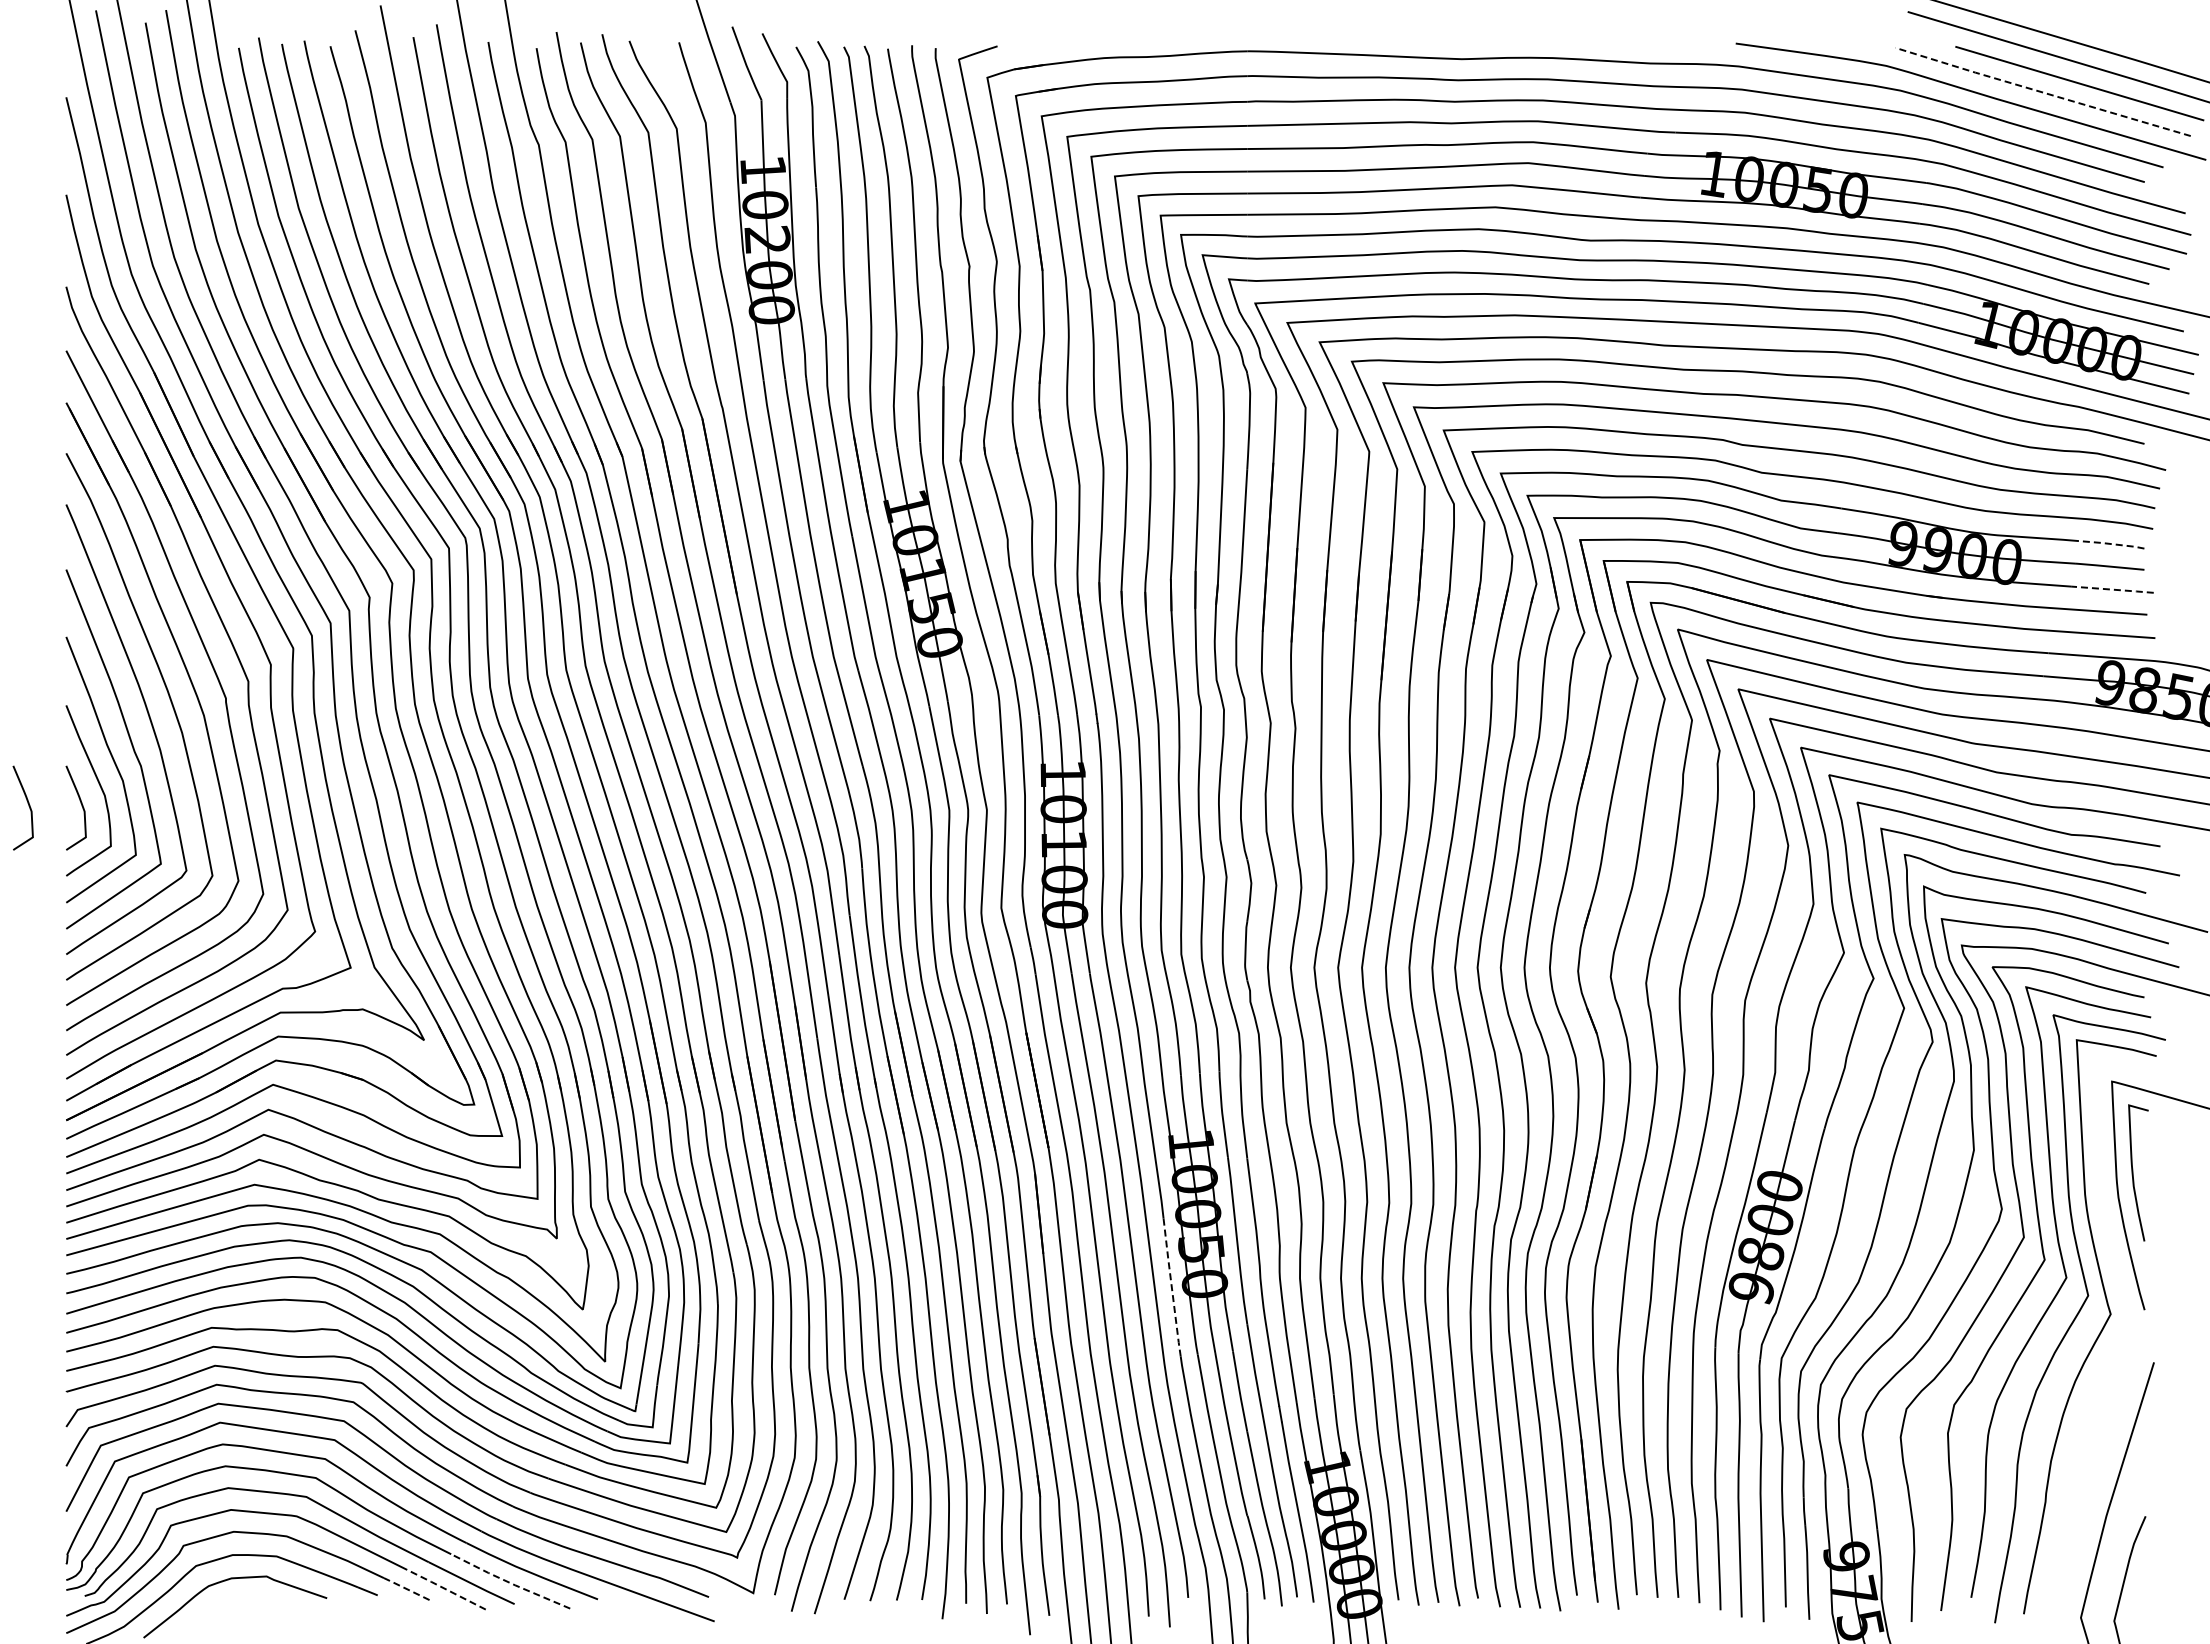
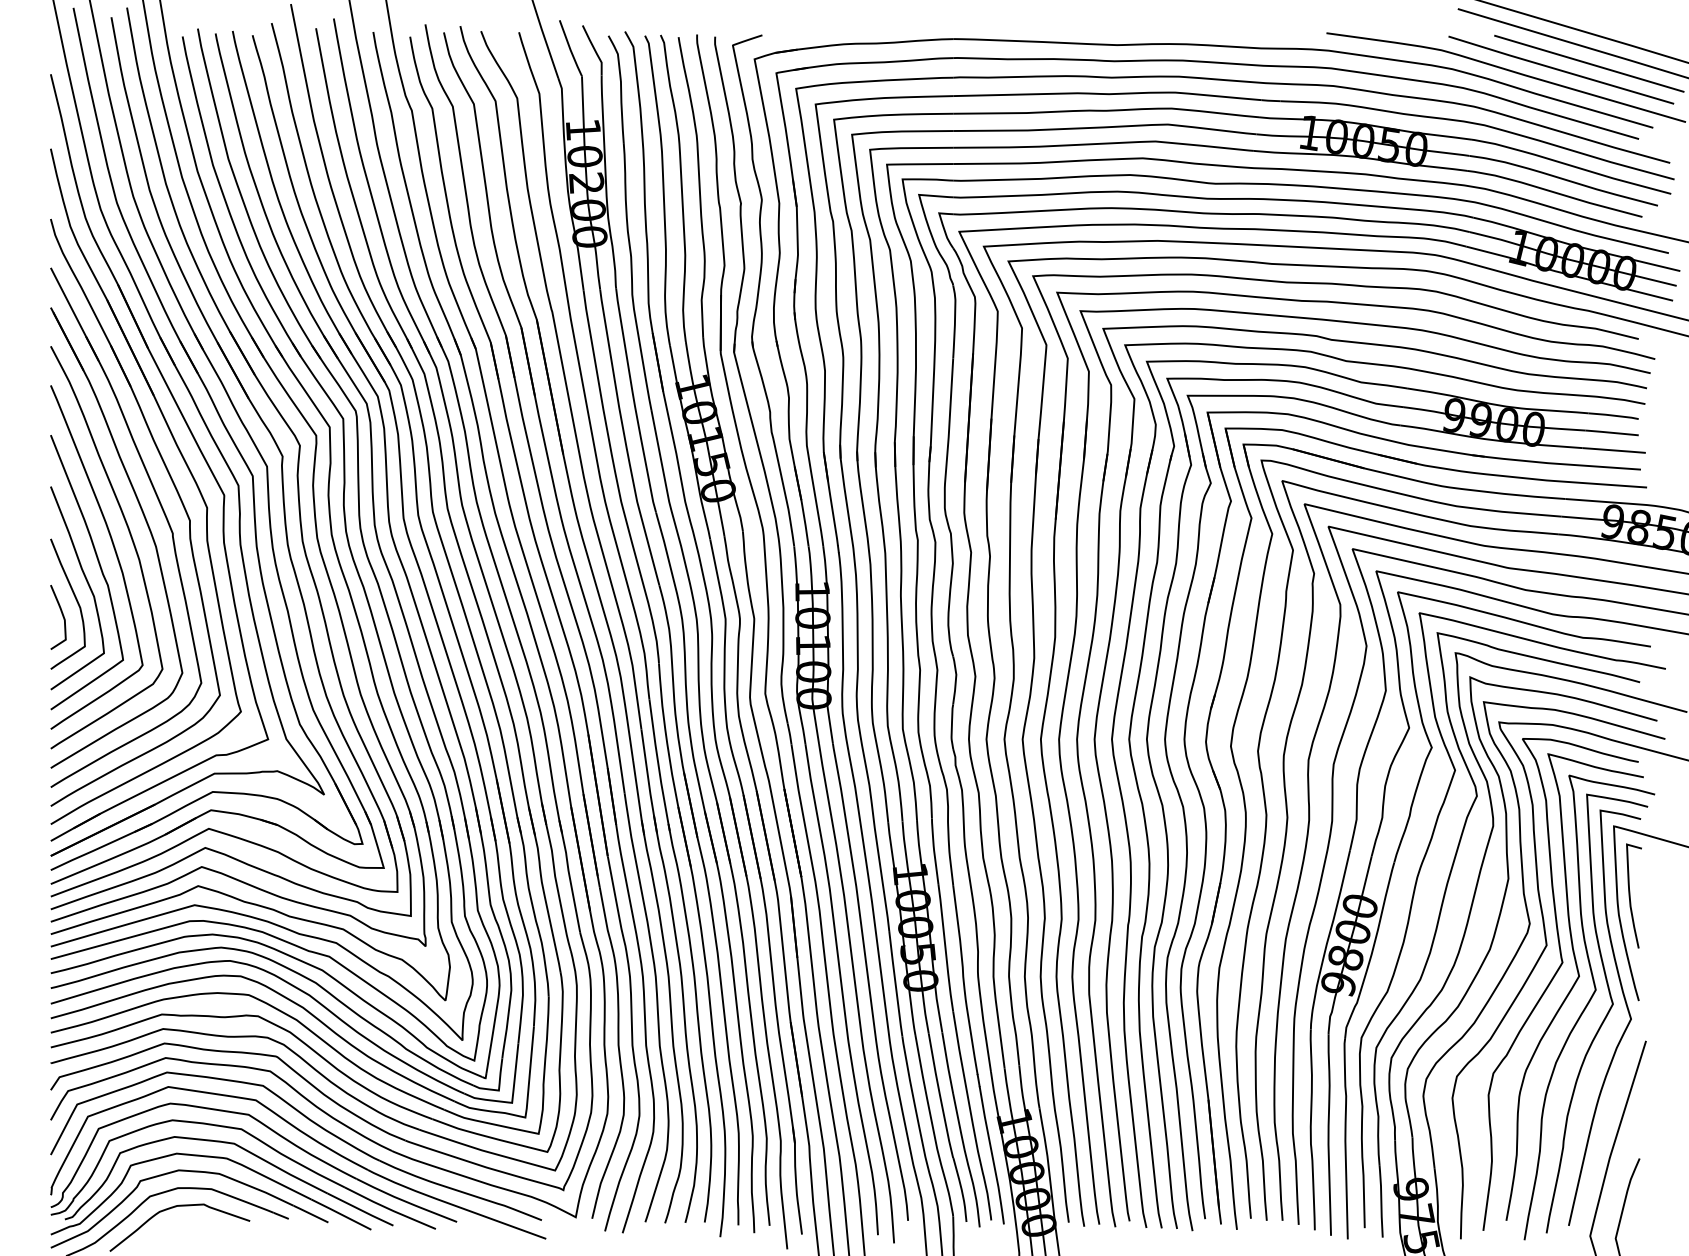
line: (2042, 92) -> (1560, 70), dashed -> solid
line: (2111, 544) -> (1613, 415), dashed -> solid
line: (2112, 589) -> (1614, 450), dashed -> solid
curve: (28, 806) -> (21, 616), removed
line: (1171, 1287) -> (895, 983), dashed -> solid
curve: (2127, 1345) -> (1625, 1028), added
line: (509, 1582) -> (389, 1209), dashed -> solid
line: (405, 1588) -> (310, 1213), dashed -> solid
line: (446, 1589) -> (341, 1214), dashed -> solid

